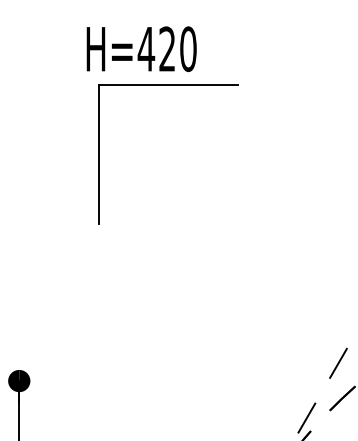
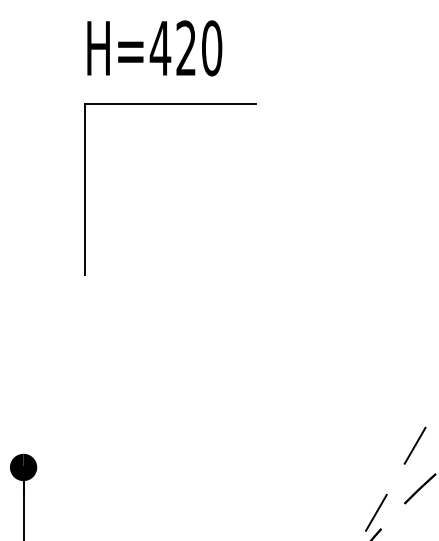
text: (141, 49) -> (154, 48), moved
part: (168, 85) -> (170, 104), moved

